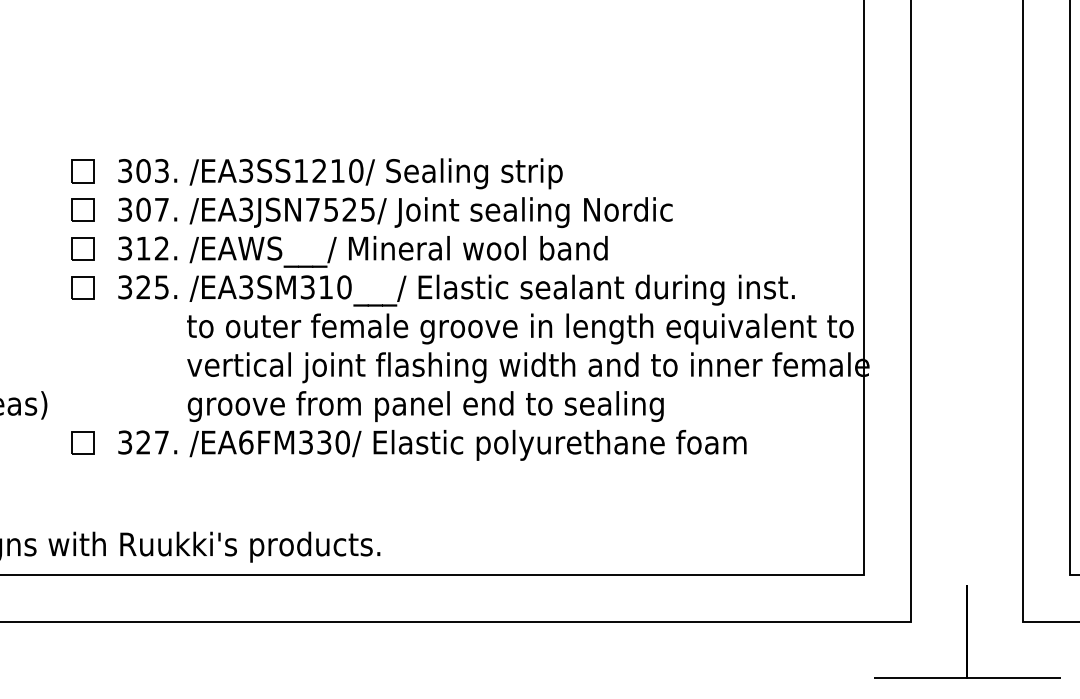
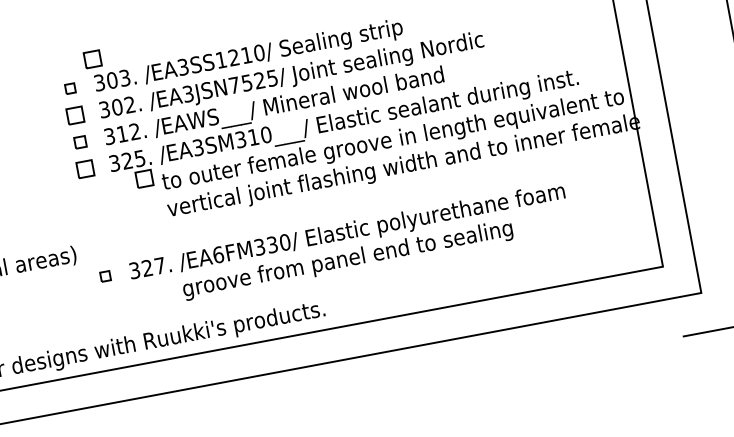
part: (121, 135) -> (92, 58), added
part: (82, 171) -> (70, 88), size x0.6
text: (161, 209) -> (129, 104), 307. -> 302.
part: (82, 248) -> (80, 141), size x0.7
part: (162, 316) -> (144, 178), added
text: (425, 406) -> (347, 260), moved
part: (82, 442) -> (105, 276), size x0.6

